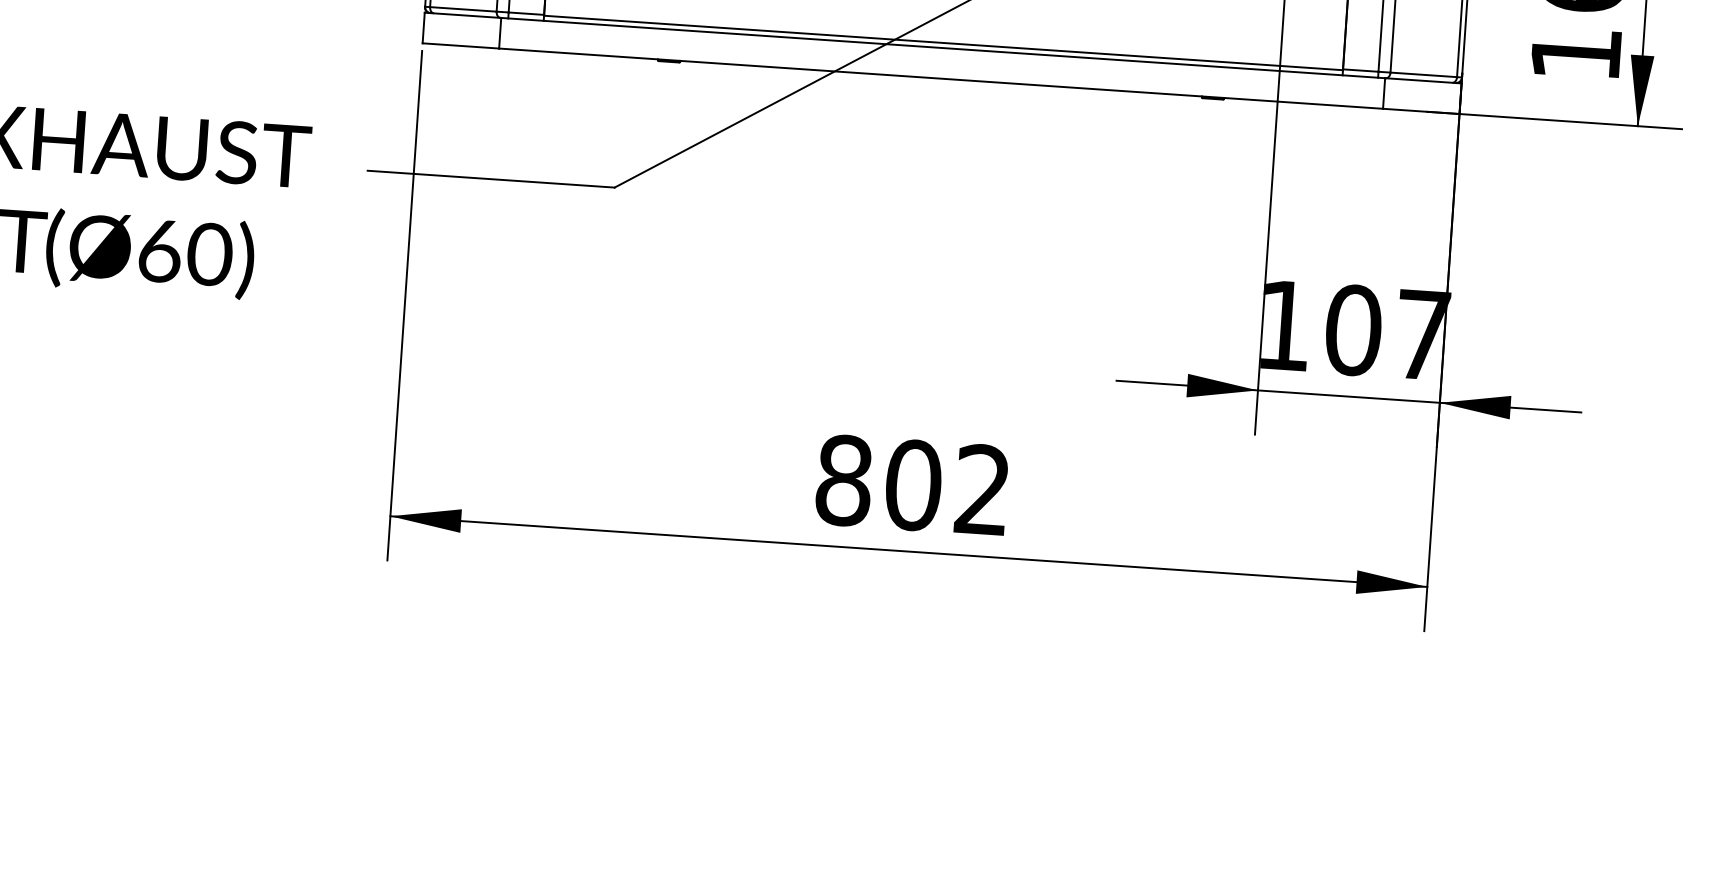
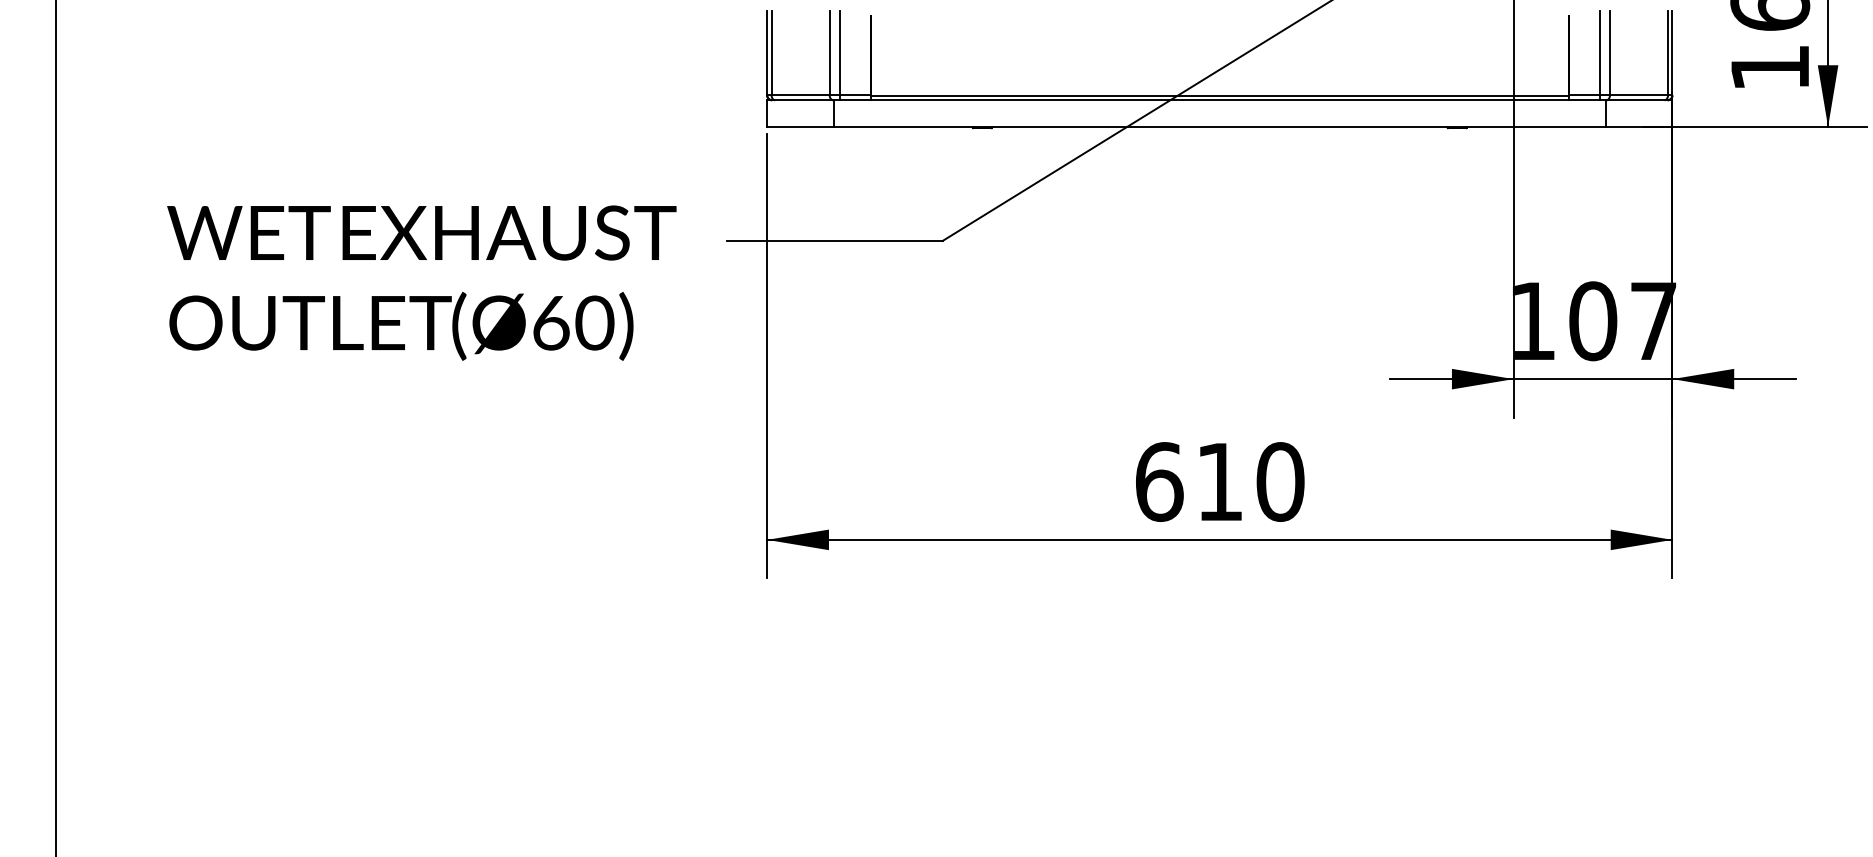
text: (913, 484) -> (1219, 481), 802 -> 610

